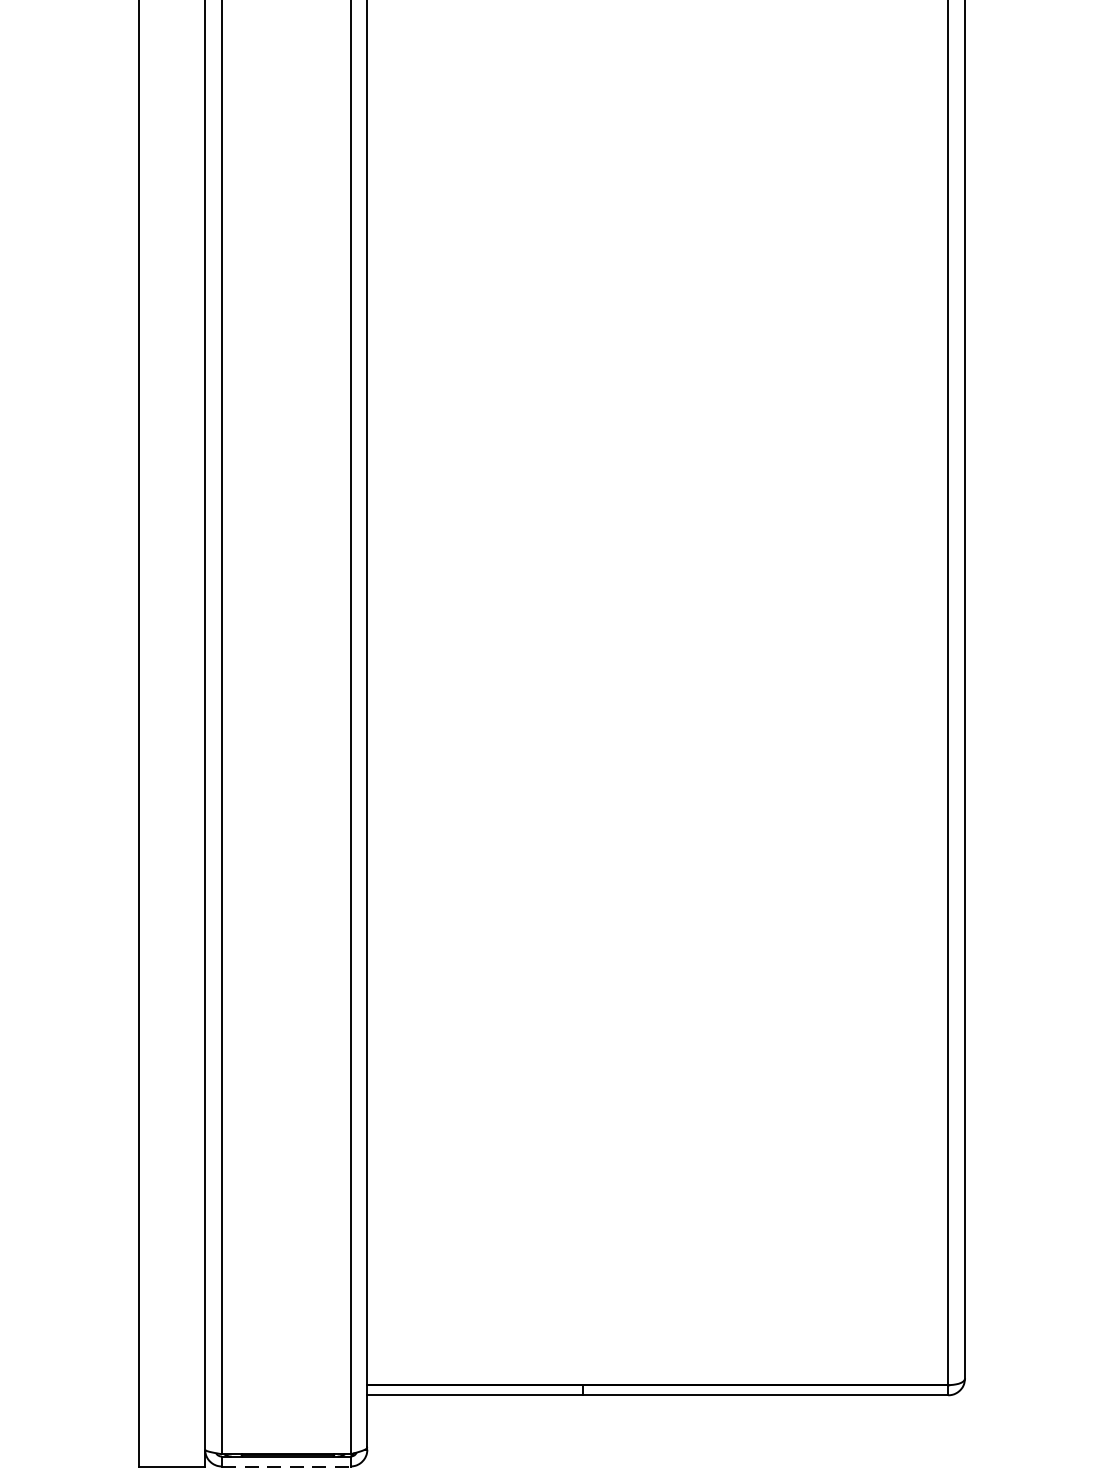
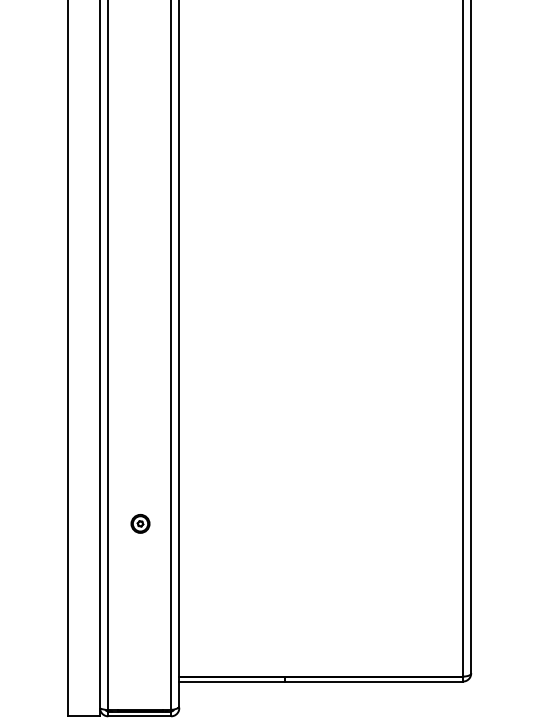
part: (287, 1071) -> (140, 523), added
line: (287, 1466) -> (140, 716), dashed -> solid

